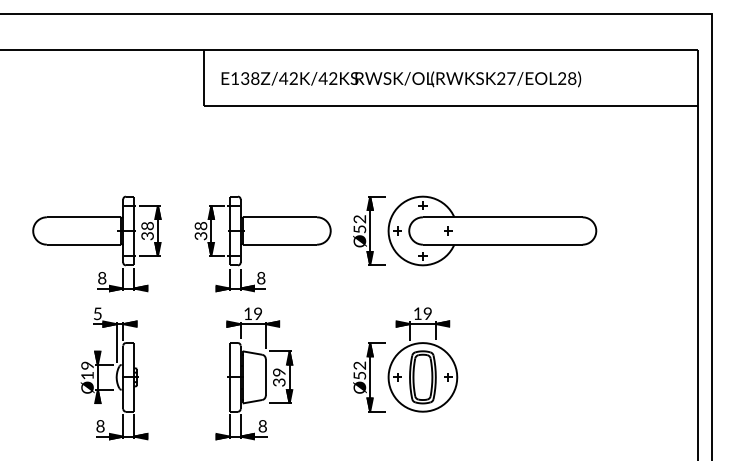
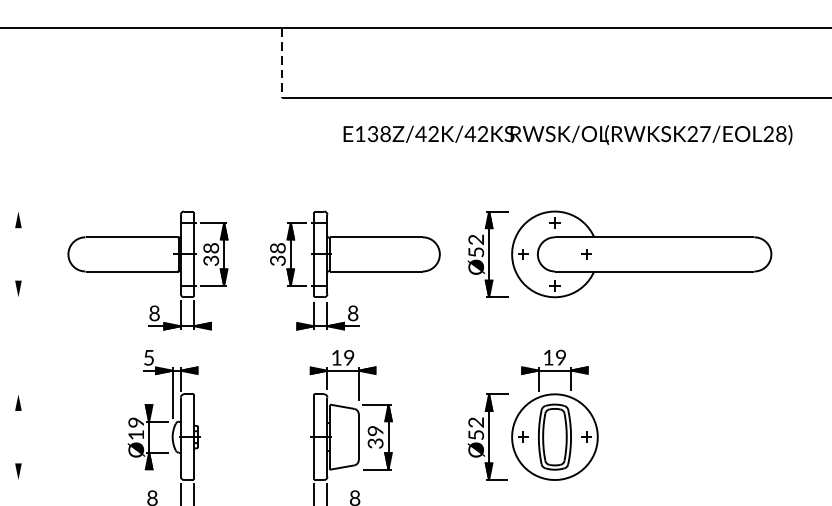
line: (204, 77) -> (282, 62), solid -> dashed
text: (401, 79) -> (568, 135), moved

